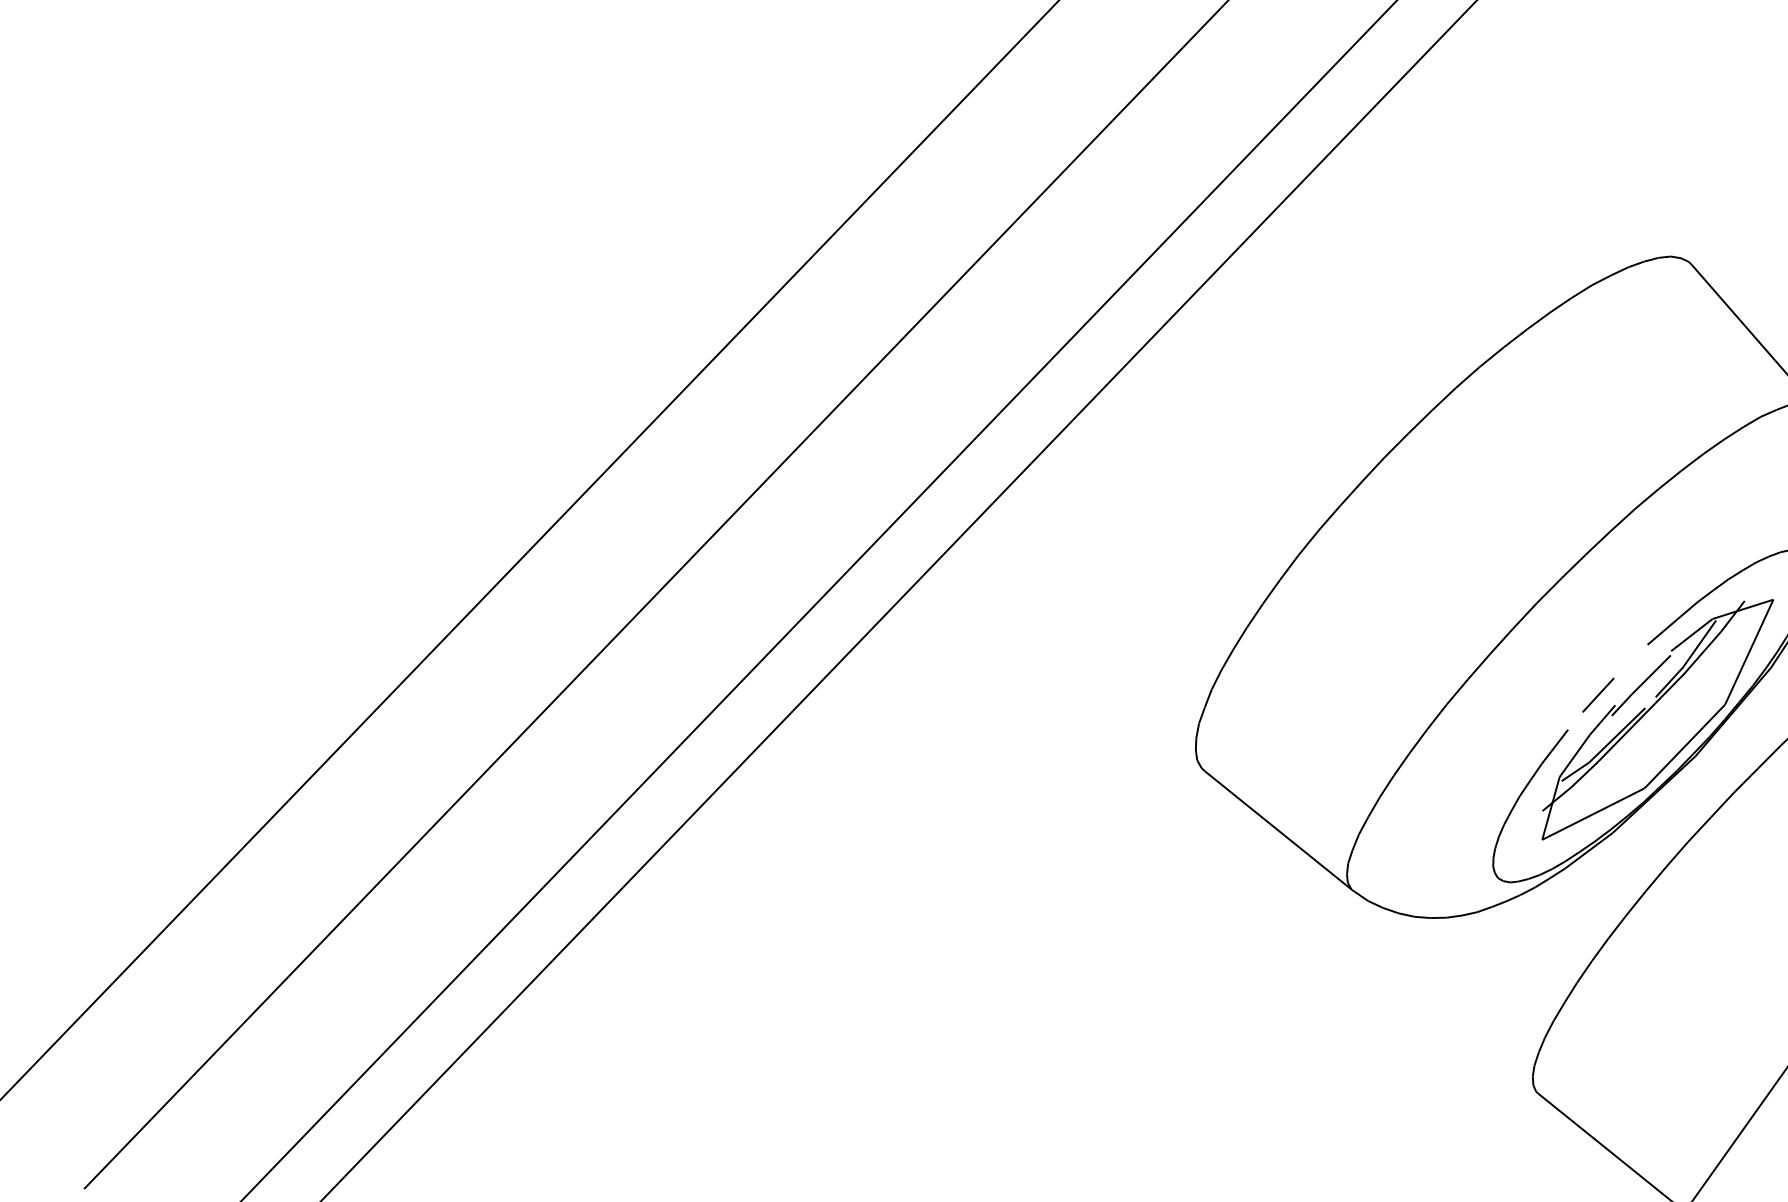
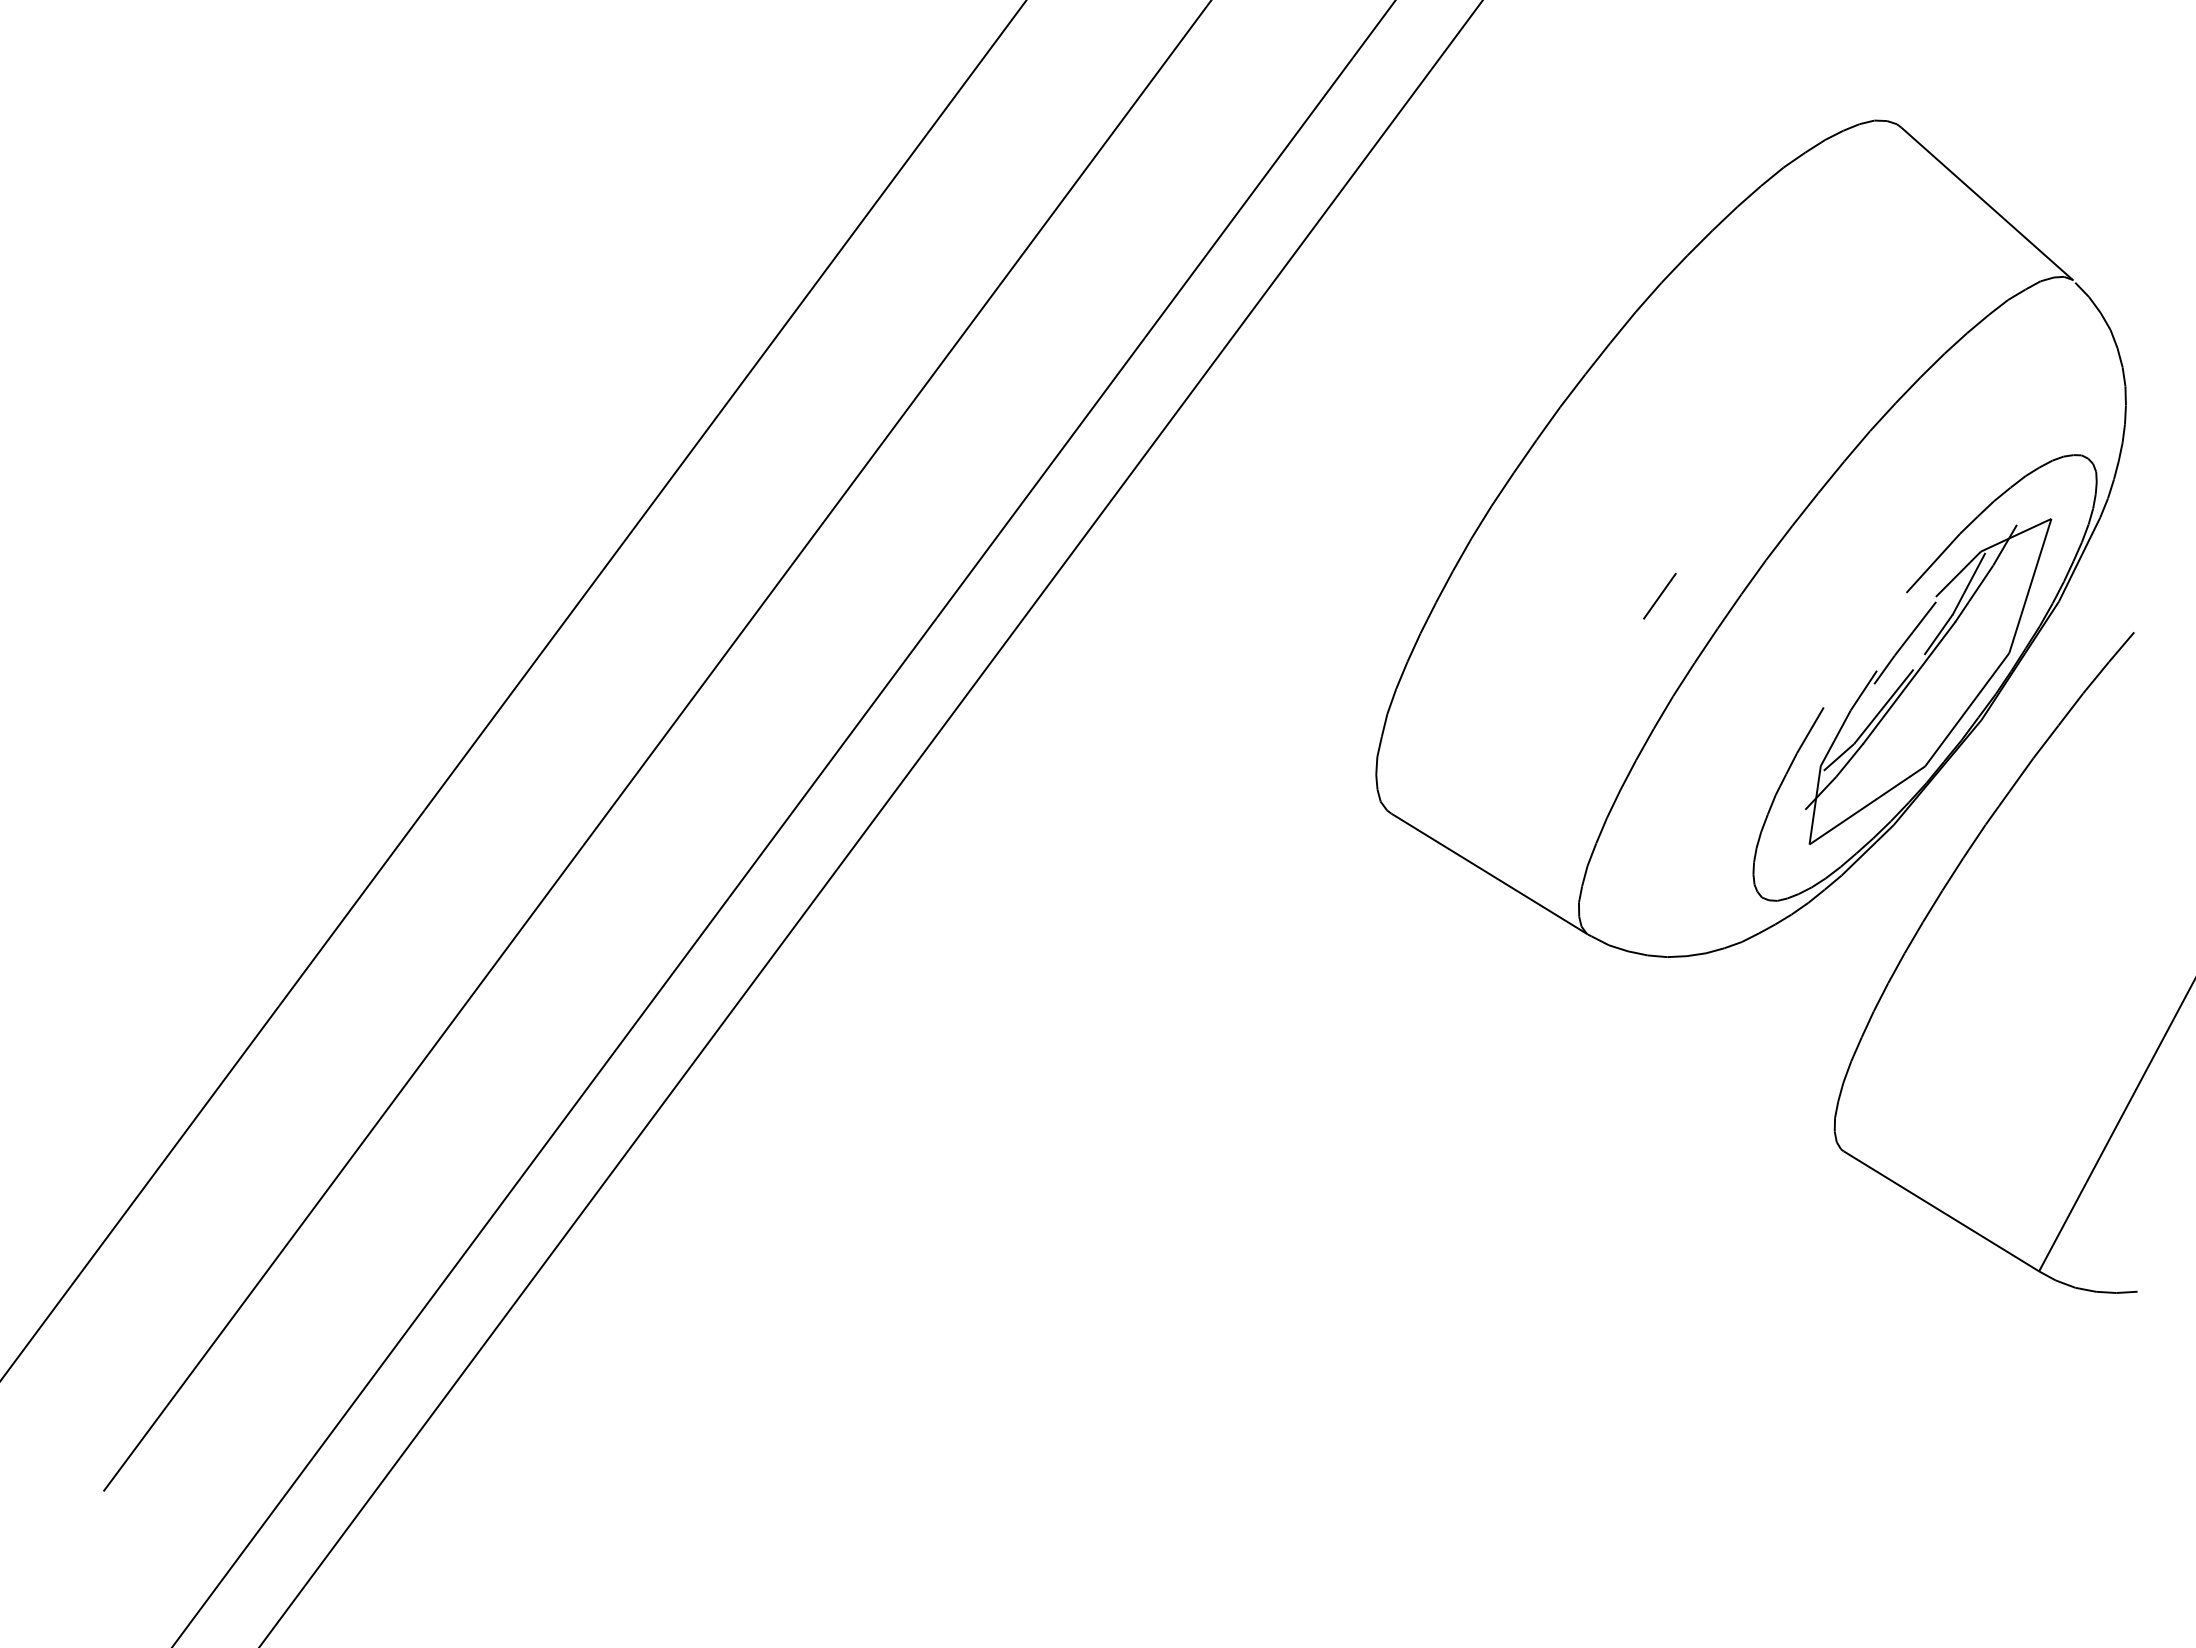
line: (1598, 694) -> (1659, 595), moved

